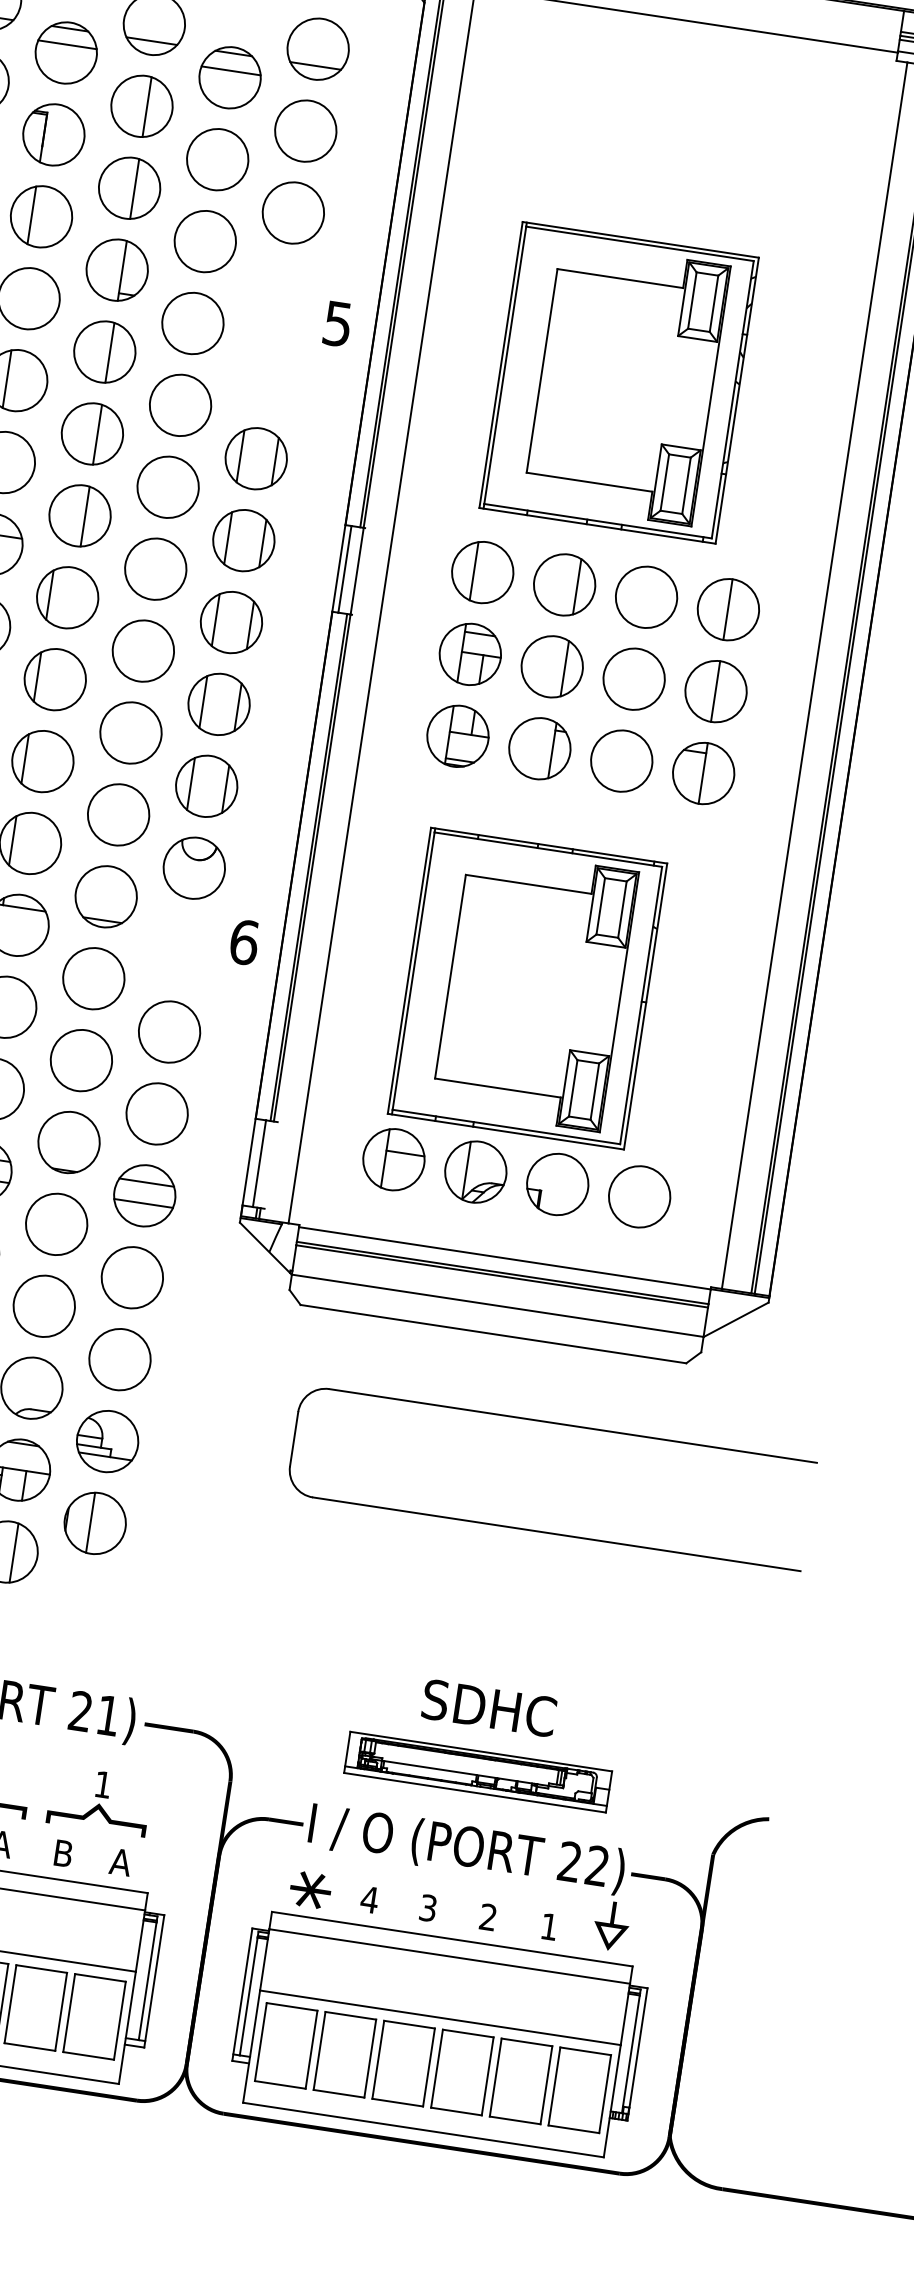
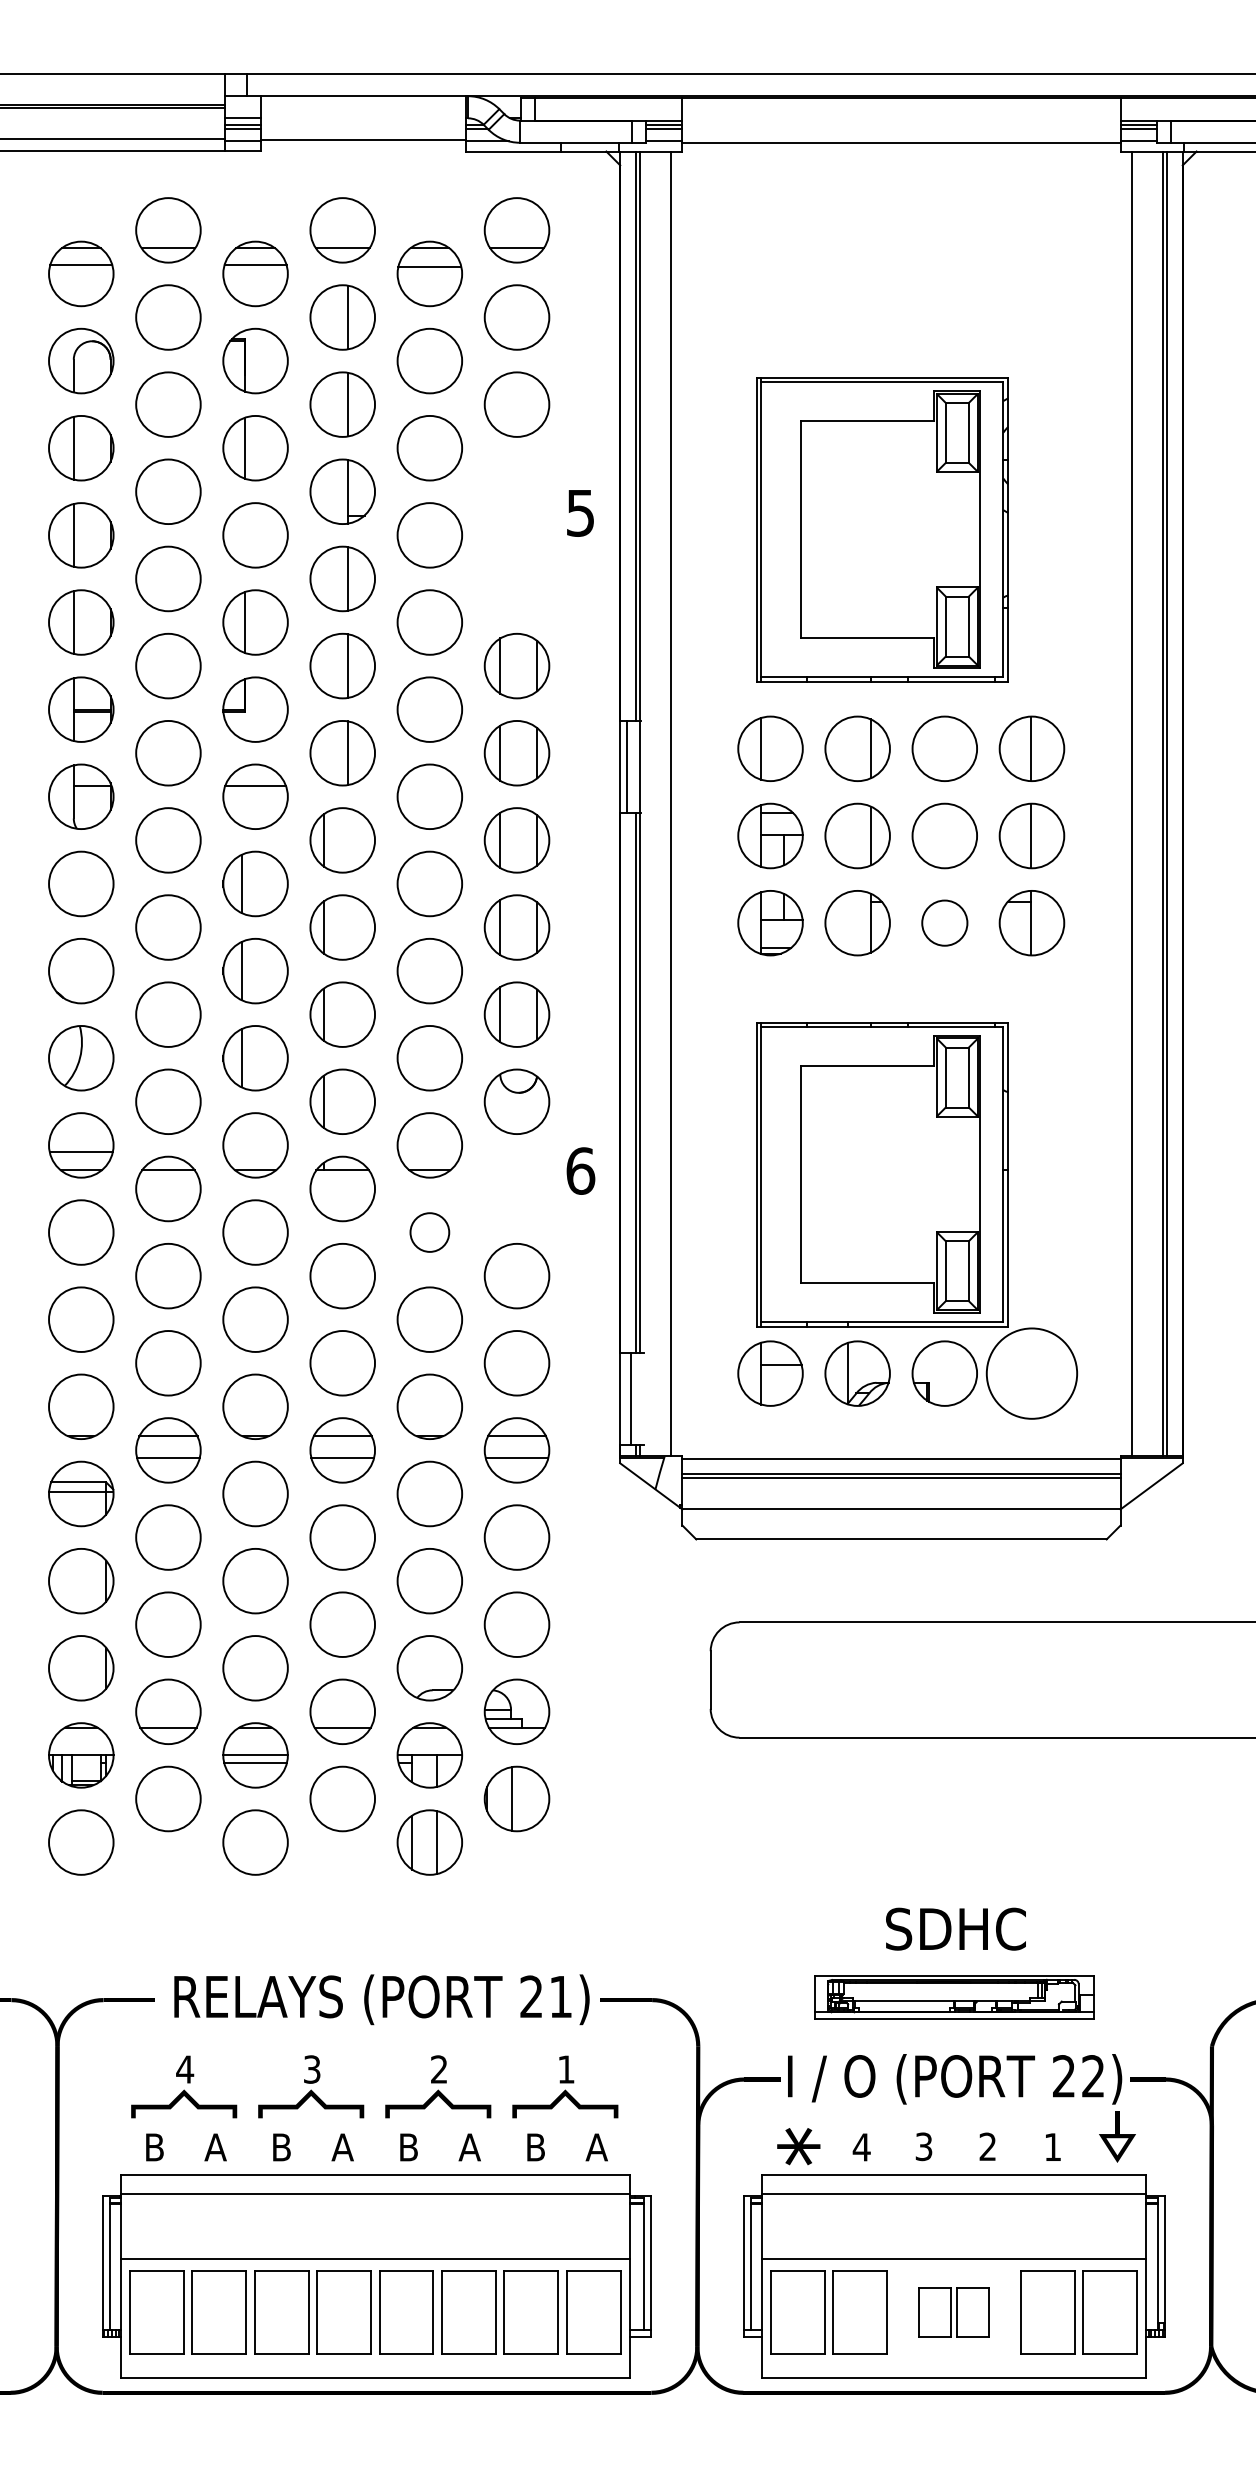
circle: (621, 760) -> (944, 922), size x0.7
circle: (93, 978) -> (429, 1232), size x0.6
circle: (639, 1196) -> (1031, 1373), size x1.4
part: (432, 2068) -> (953, 2312), size x0.6

